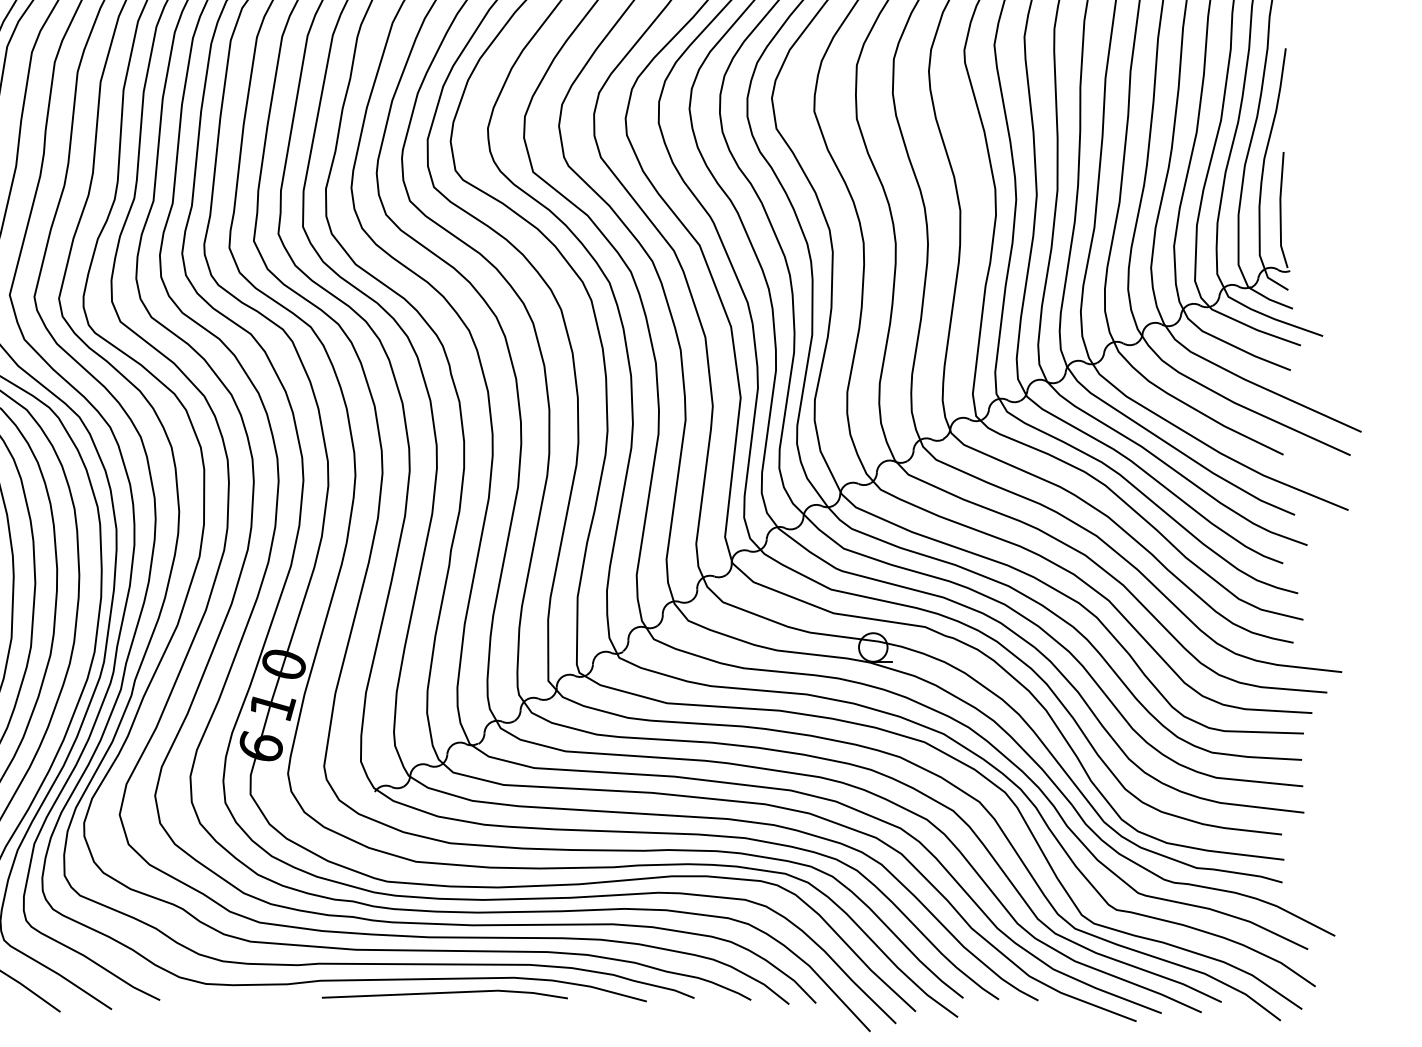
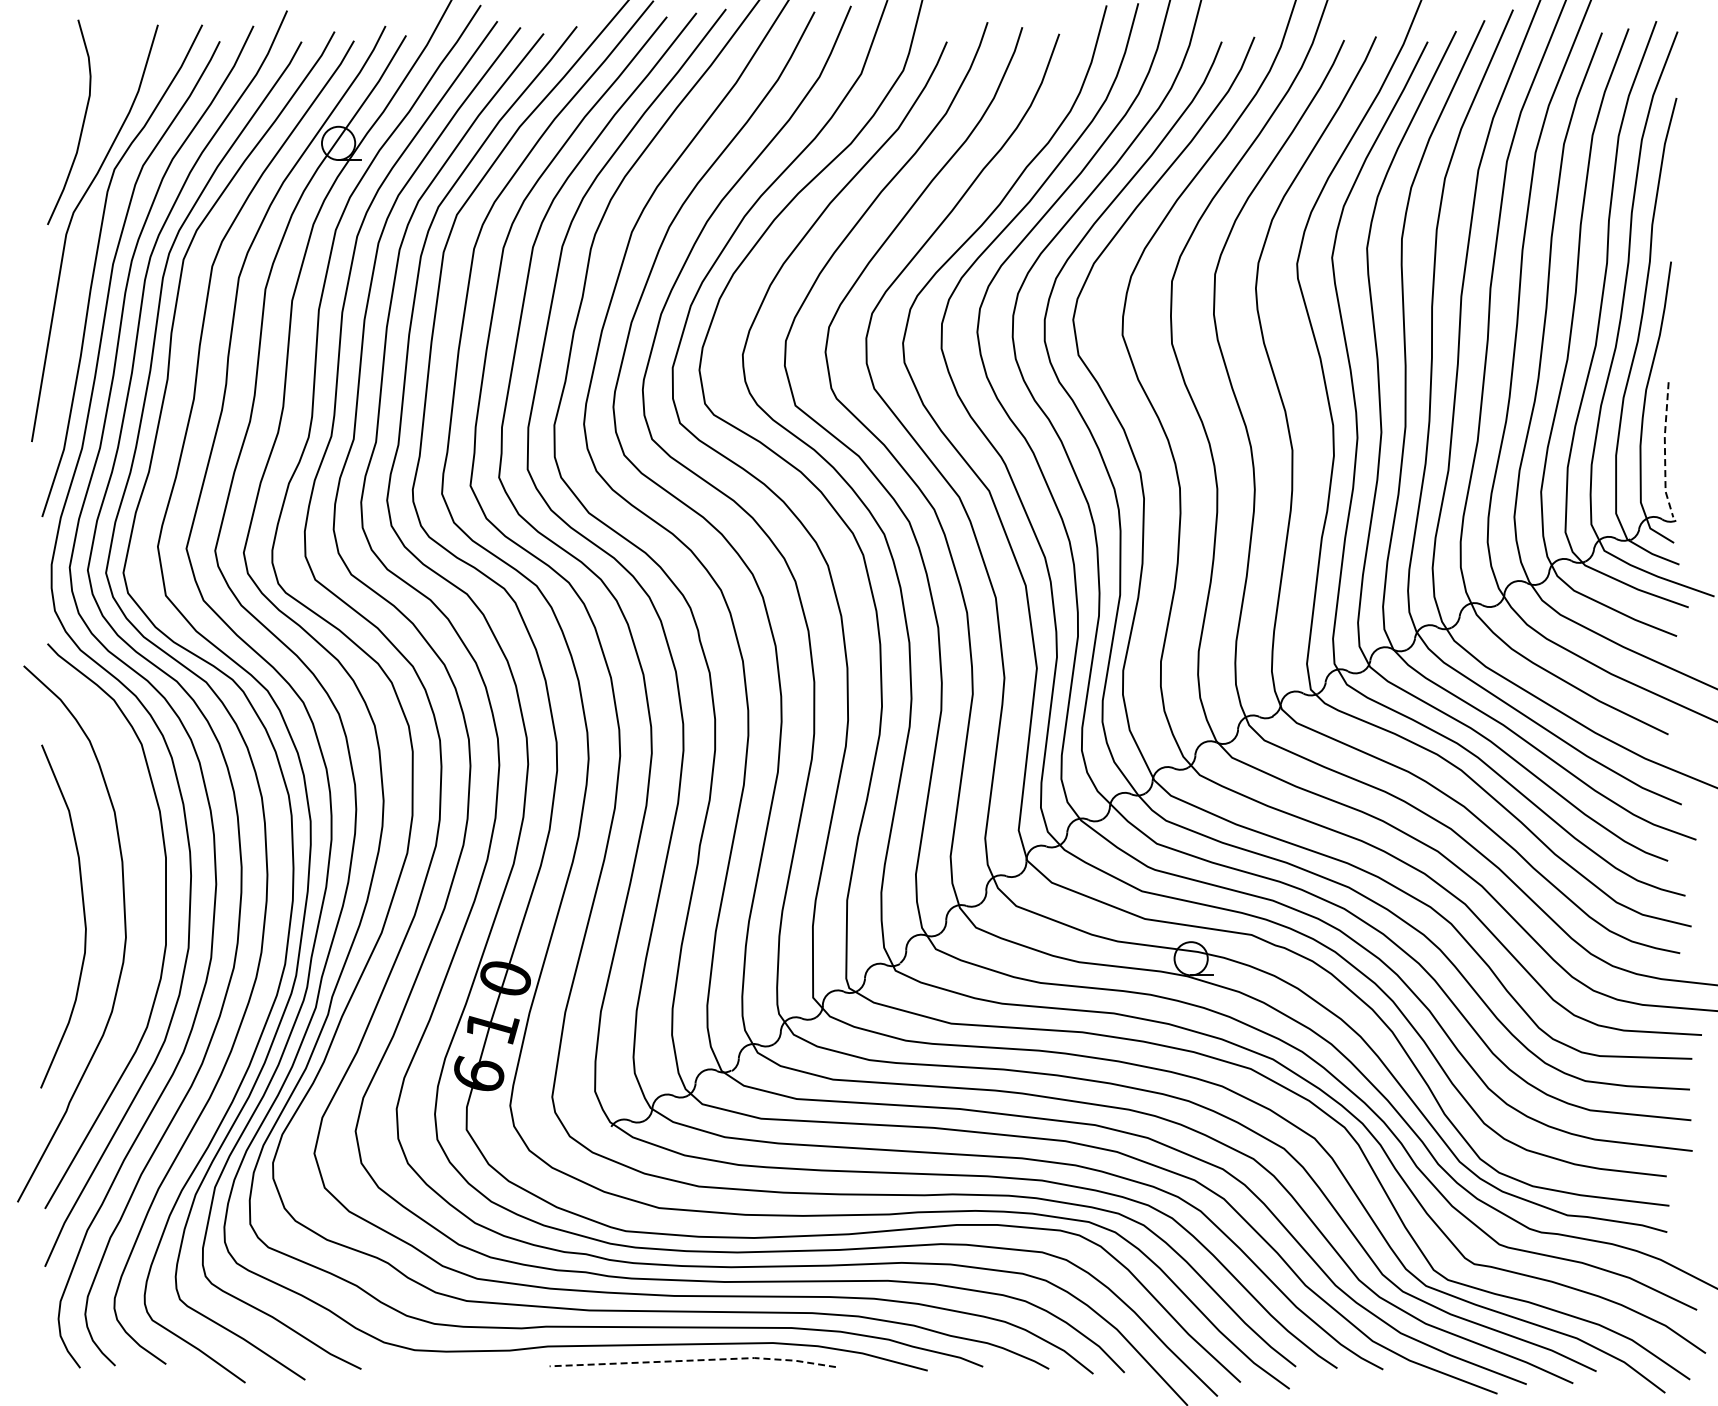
line: (1280, 210) -> (1665, 450), solid -> dashed
line: (446, 992) -> (694, 1360), solid -> dashed

